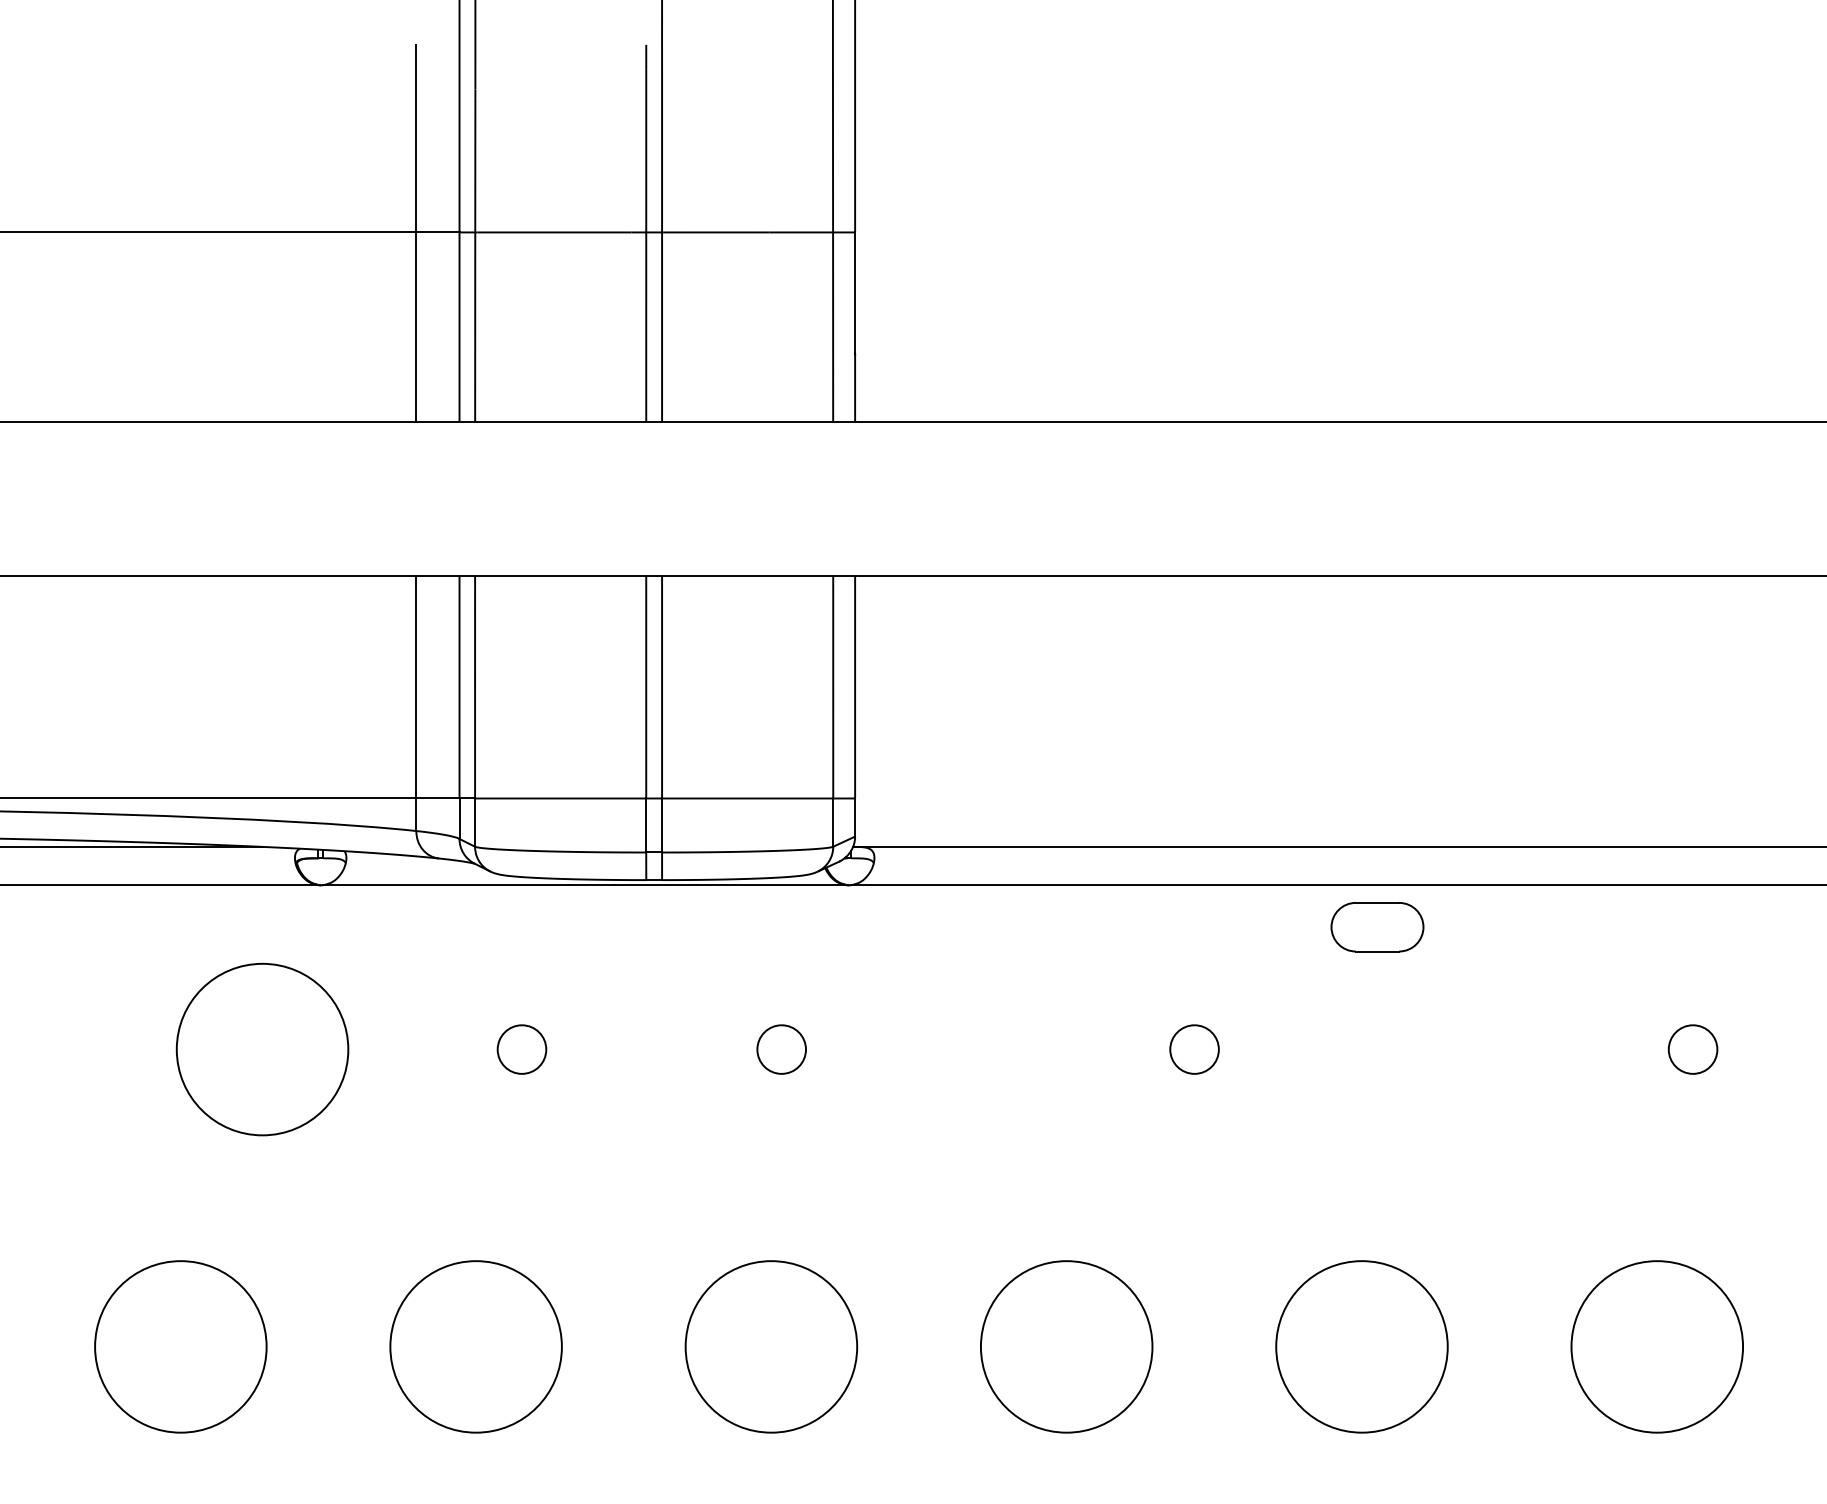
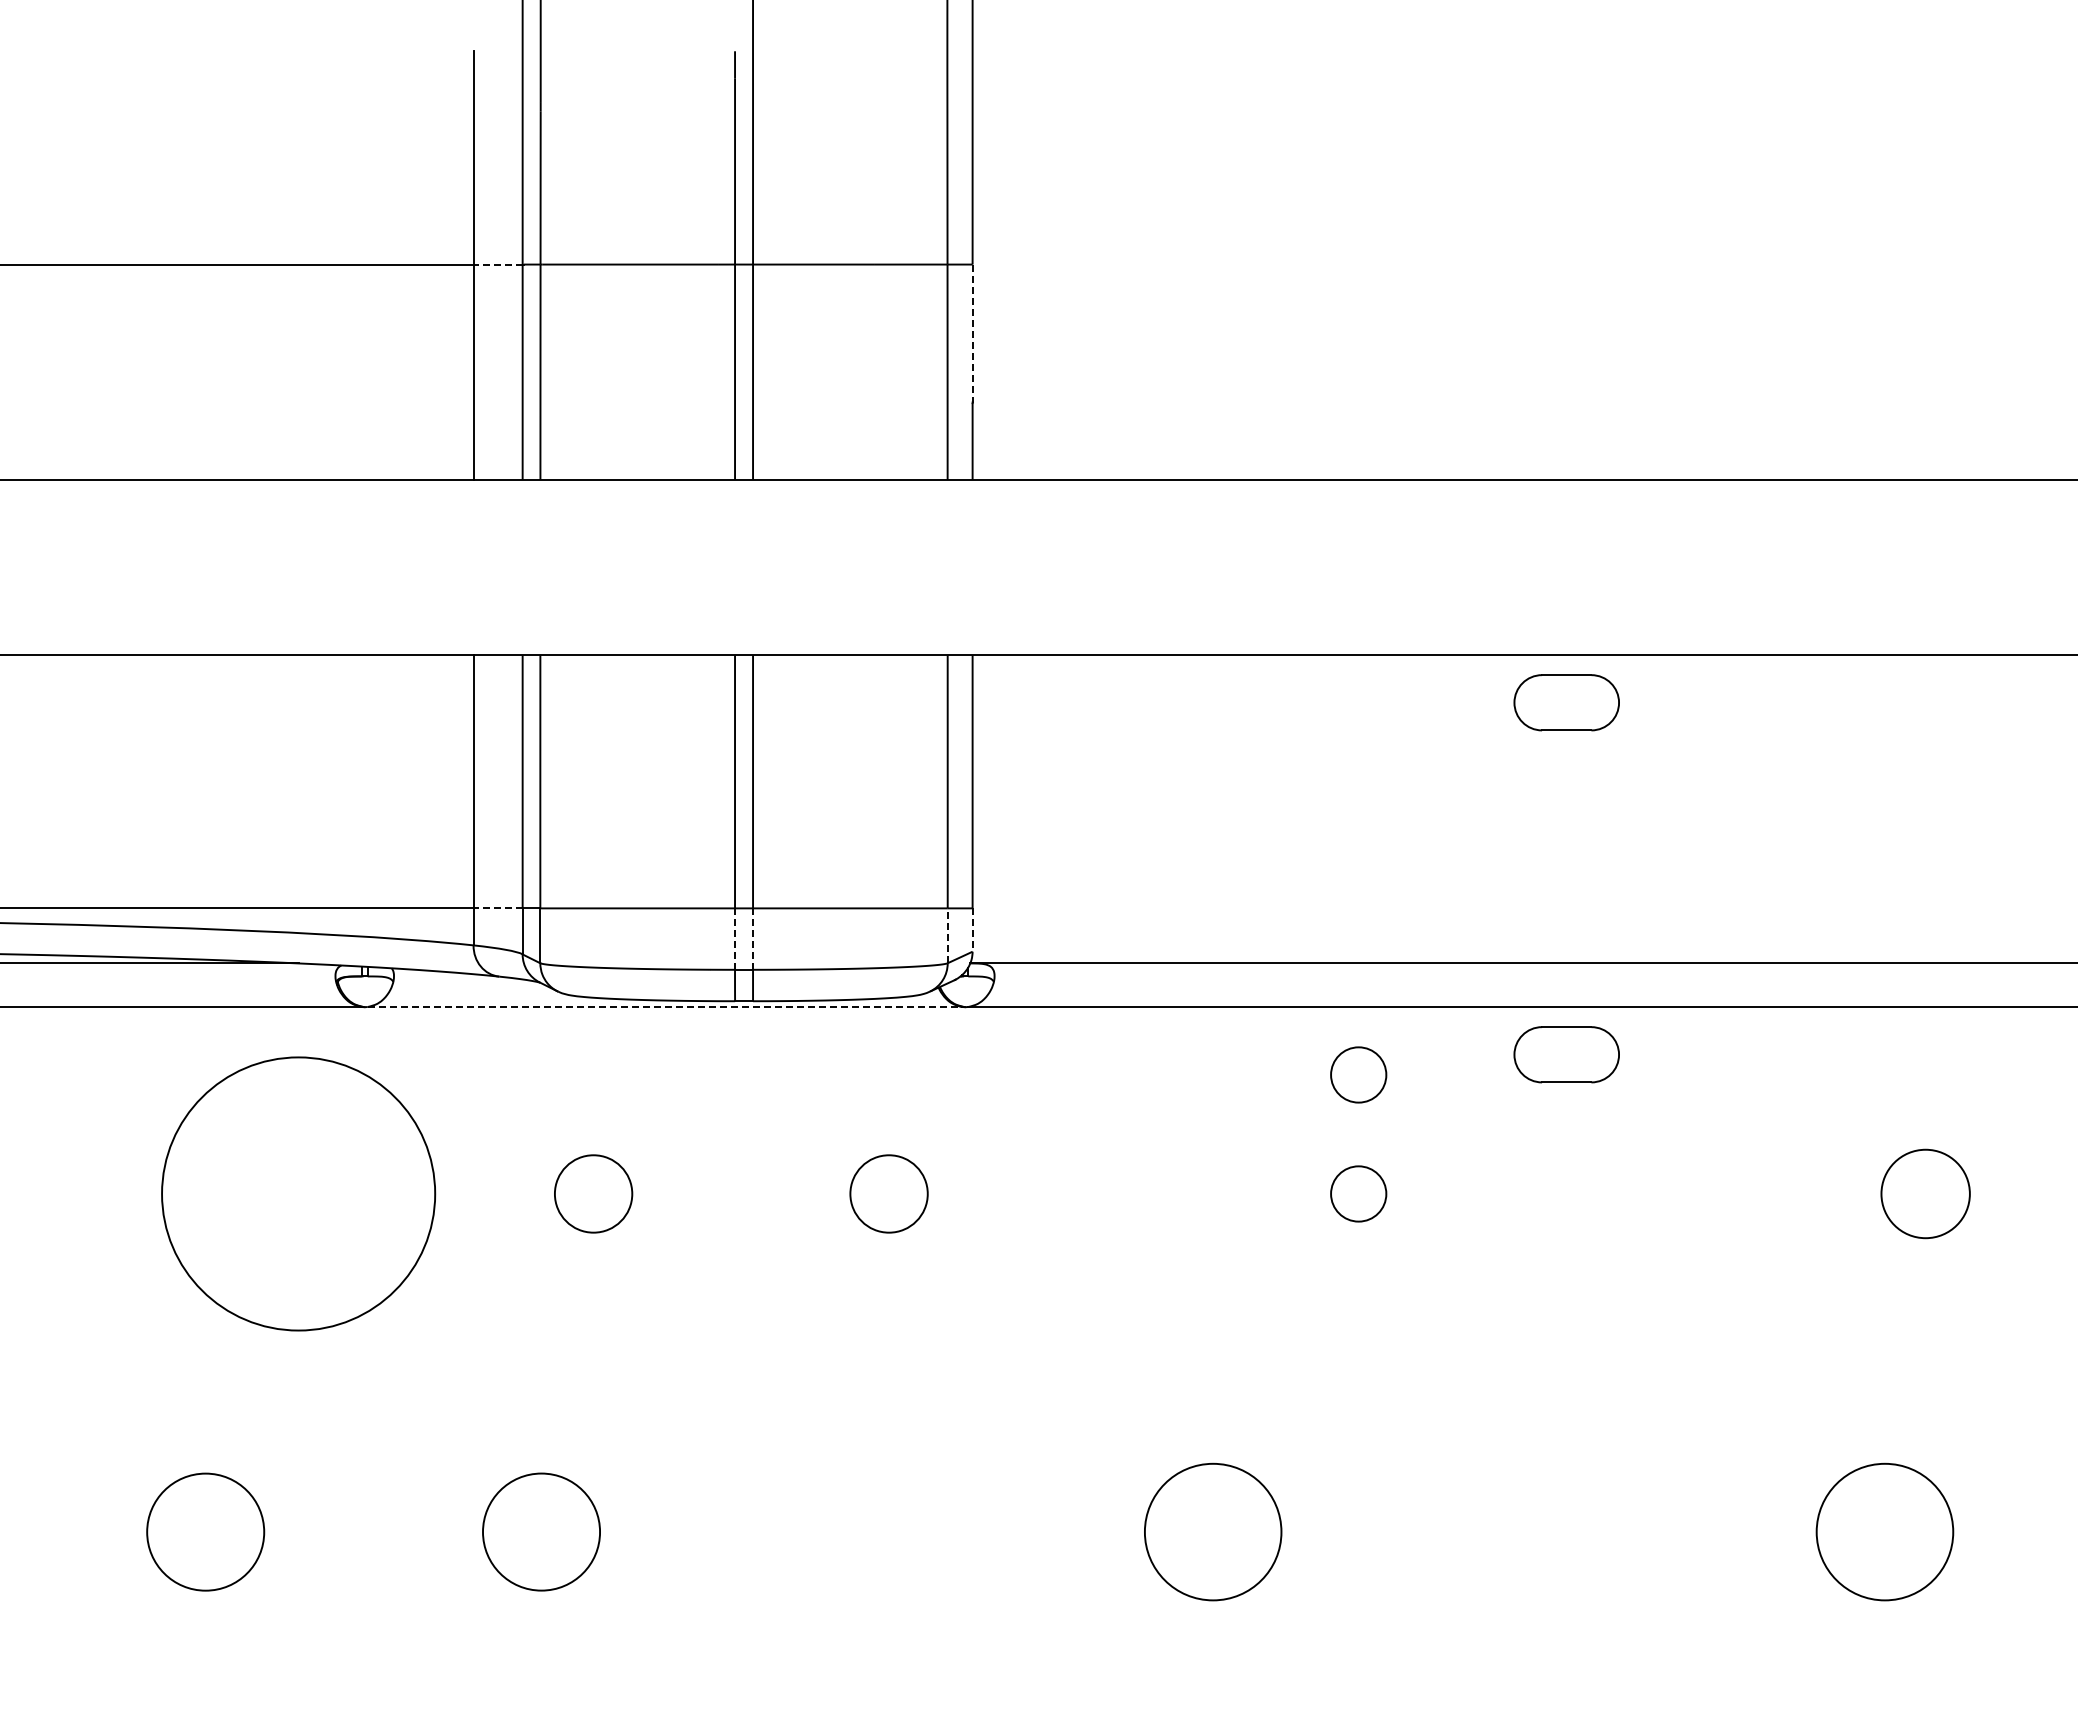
line: (438, 232) -> (498, 264), solid -> dashed
line: (855, 293) -> (972, 333), solid -> dashed
part: (1377, 617) -> (1566, 702), added
line: (438, 798) -> (498, 908), solid -> dashed
line: (855, 817) -> (972, 930), solid -> dashed
line: (833, 822) -> (947, 935), solid -> dashed
line: (646, 825) -> (735, 939), solid -> dashed
line: (662, 825) -> (753, 939), solid -> dashed
line: (585, 885) -> (665, 1007), solid -> dashed
circle: (1194, 944) -> (1358, 1074), added
circle: (262, 1049) -> (298, 1193), size x1.4
circle: (521, 1049) -> (593, 1193), size x1.4
circle: (781, 1049) -> (888, 1193), size x1.4
circle: (1692, 1049) -> (1925, 1193), size x1.6
circle: (180, 1346) -> (205, 1531), size x0.6
circle: (476, 1346) -> (541, 1531), size x0.6
circle: (771, 1346) -> (877, 1531), removed
circle: (1066, 1346) -> (1212, 1531), size x0.7
circle: (1361, 1346) -> (1548, 1531), removed
circle: (1656, 1346) -> (1884, 1531), size x0.7

